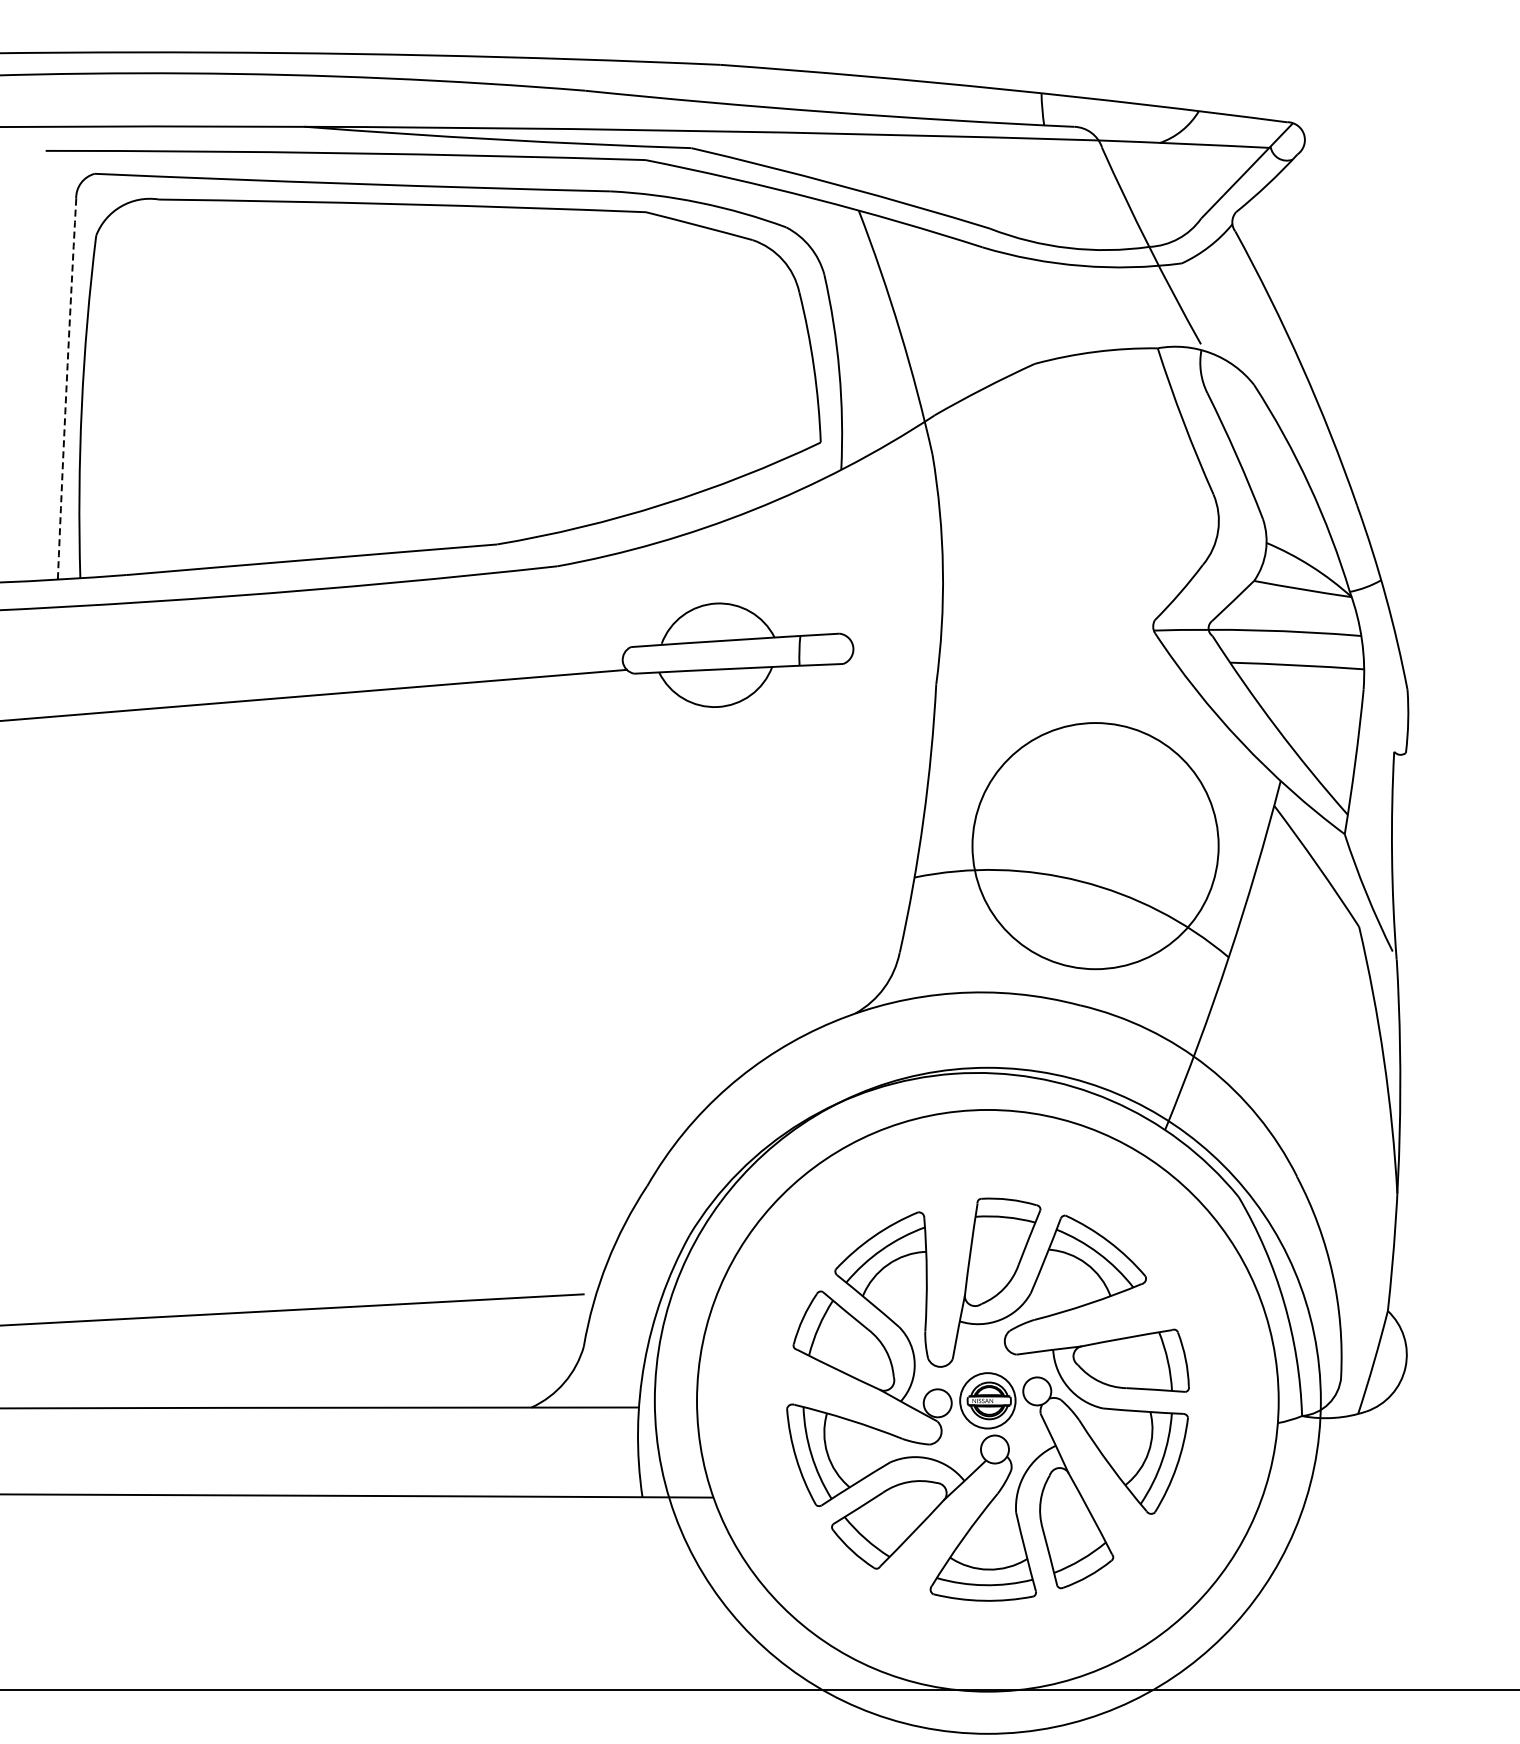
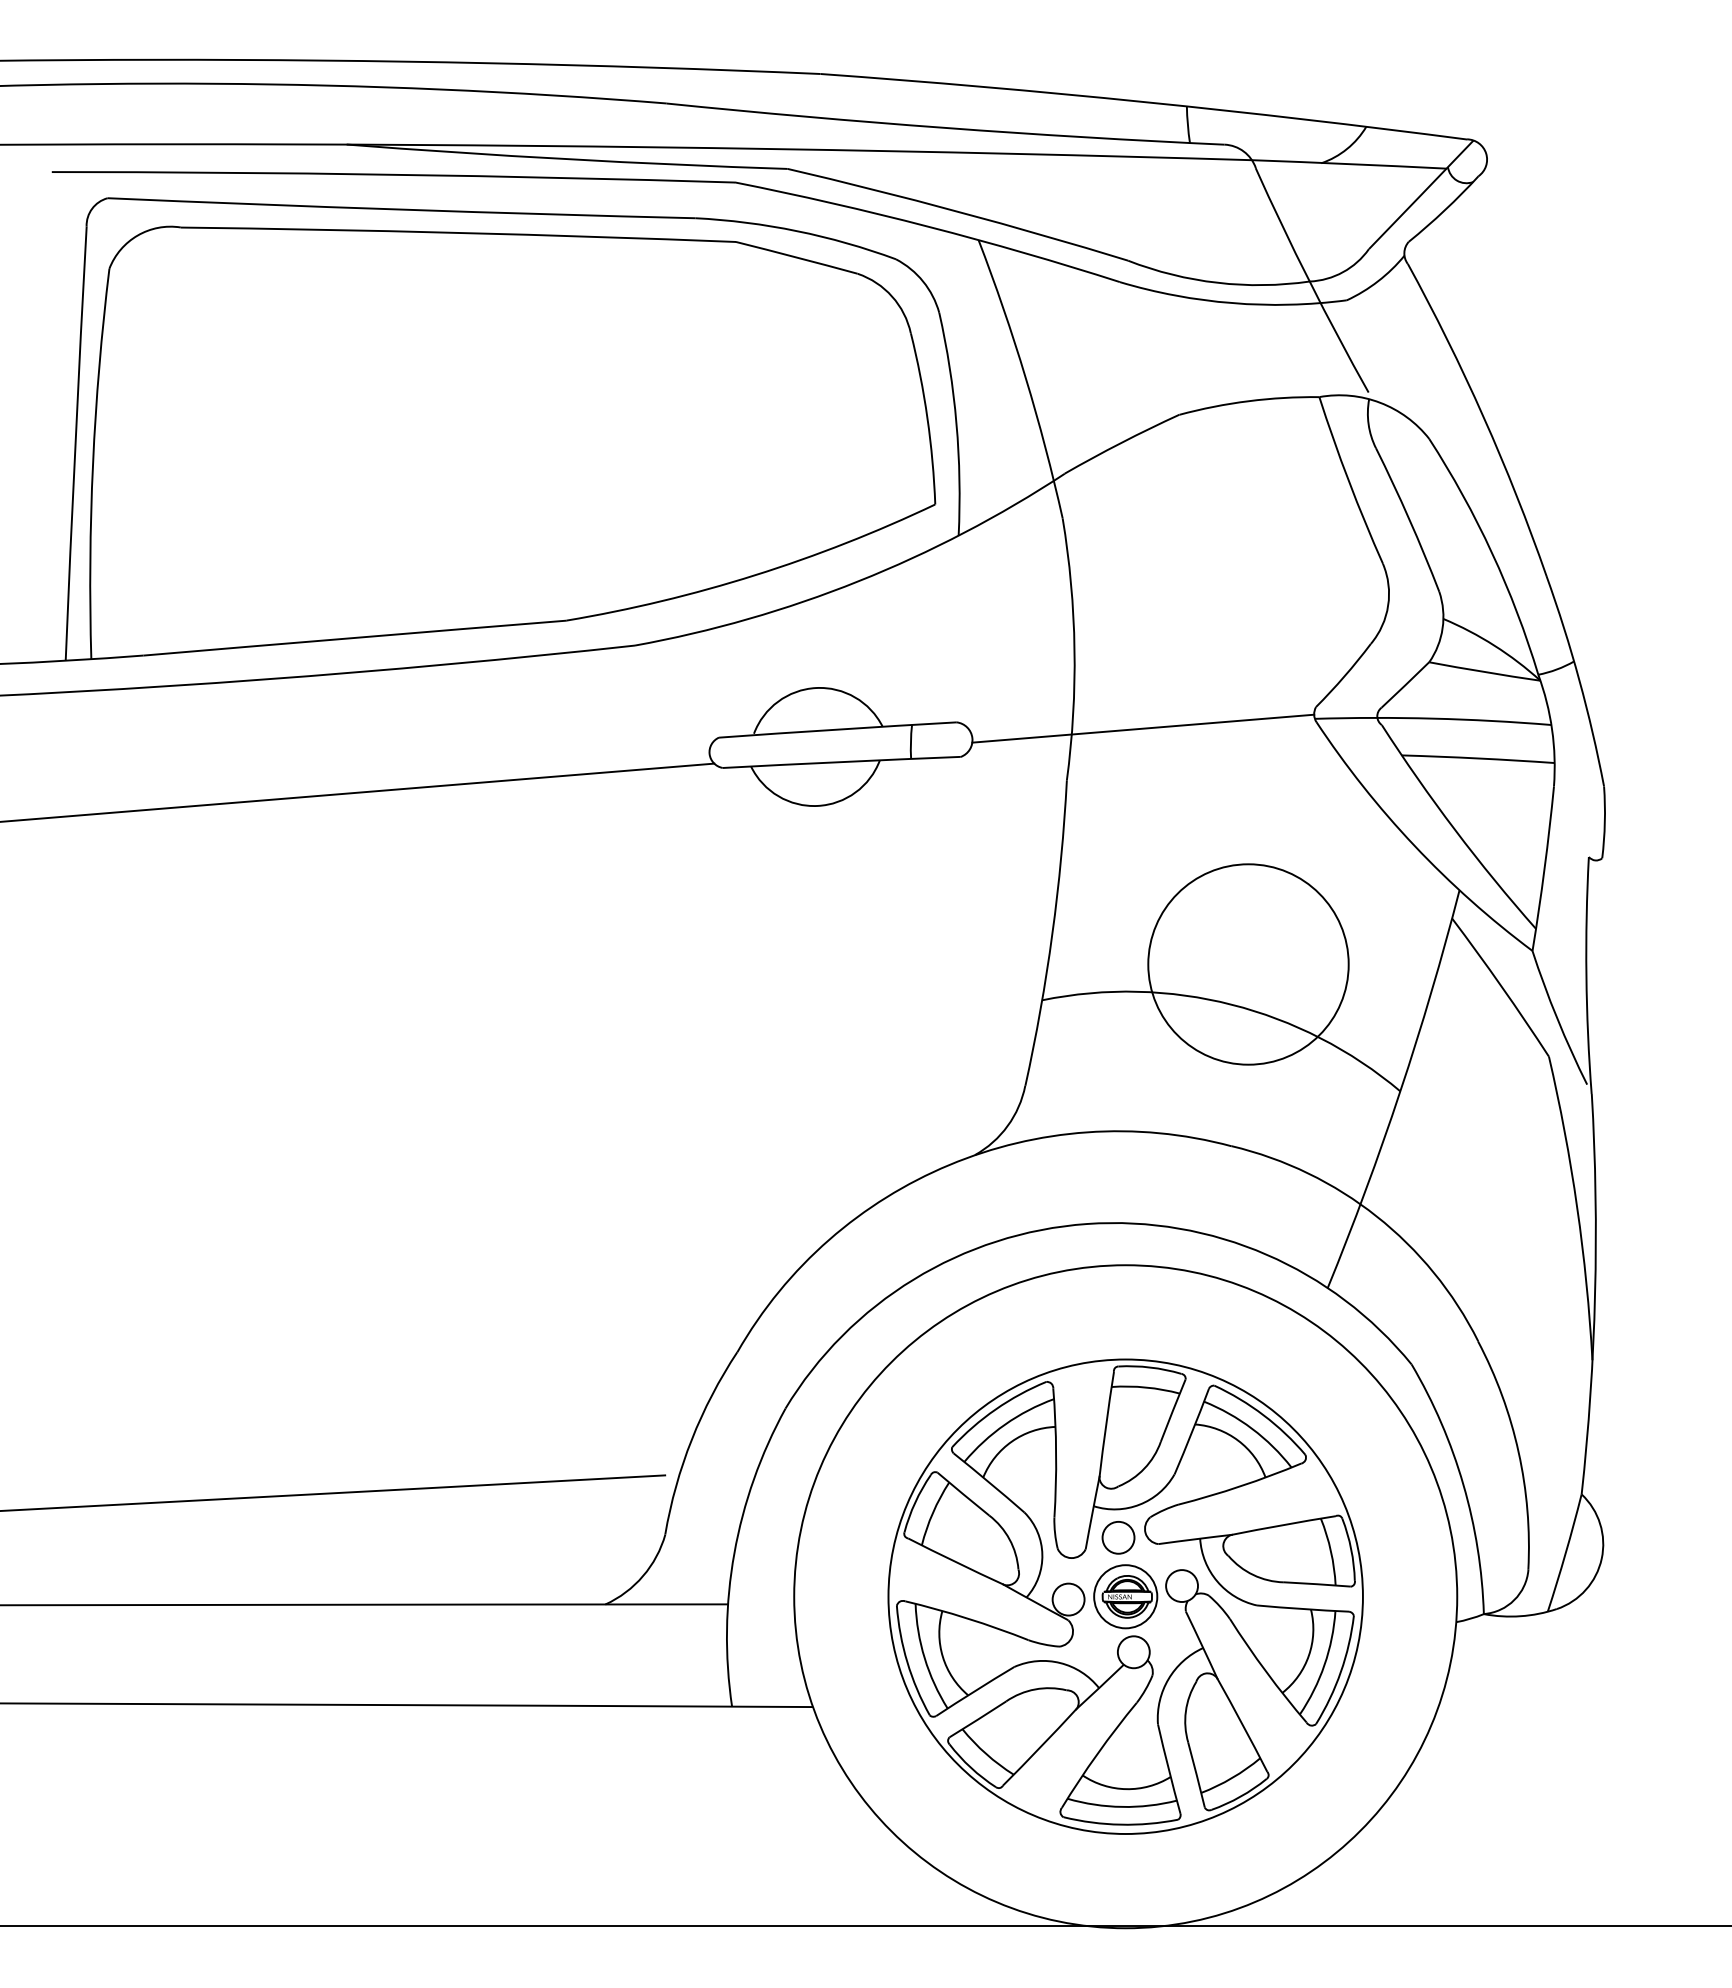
arc: (66, 389) -> (75, 444), dashed -> solid
line: (1003, 638) -> (1143, 727), added
circle: (1095, 846) -> (1248, 964), size x0.71
circle: (981, 1348) -> (1118, 1537), added
circle: (987, 1400) -> (1125, 1596), size x0.62

